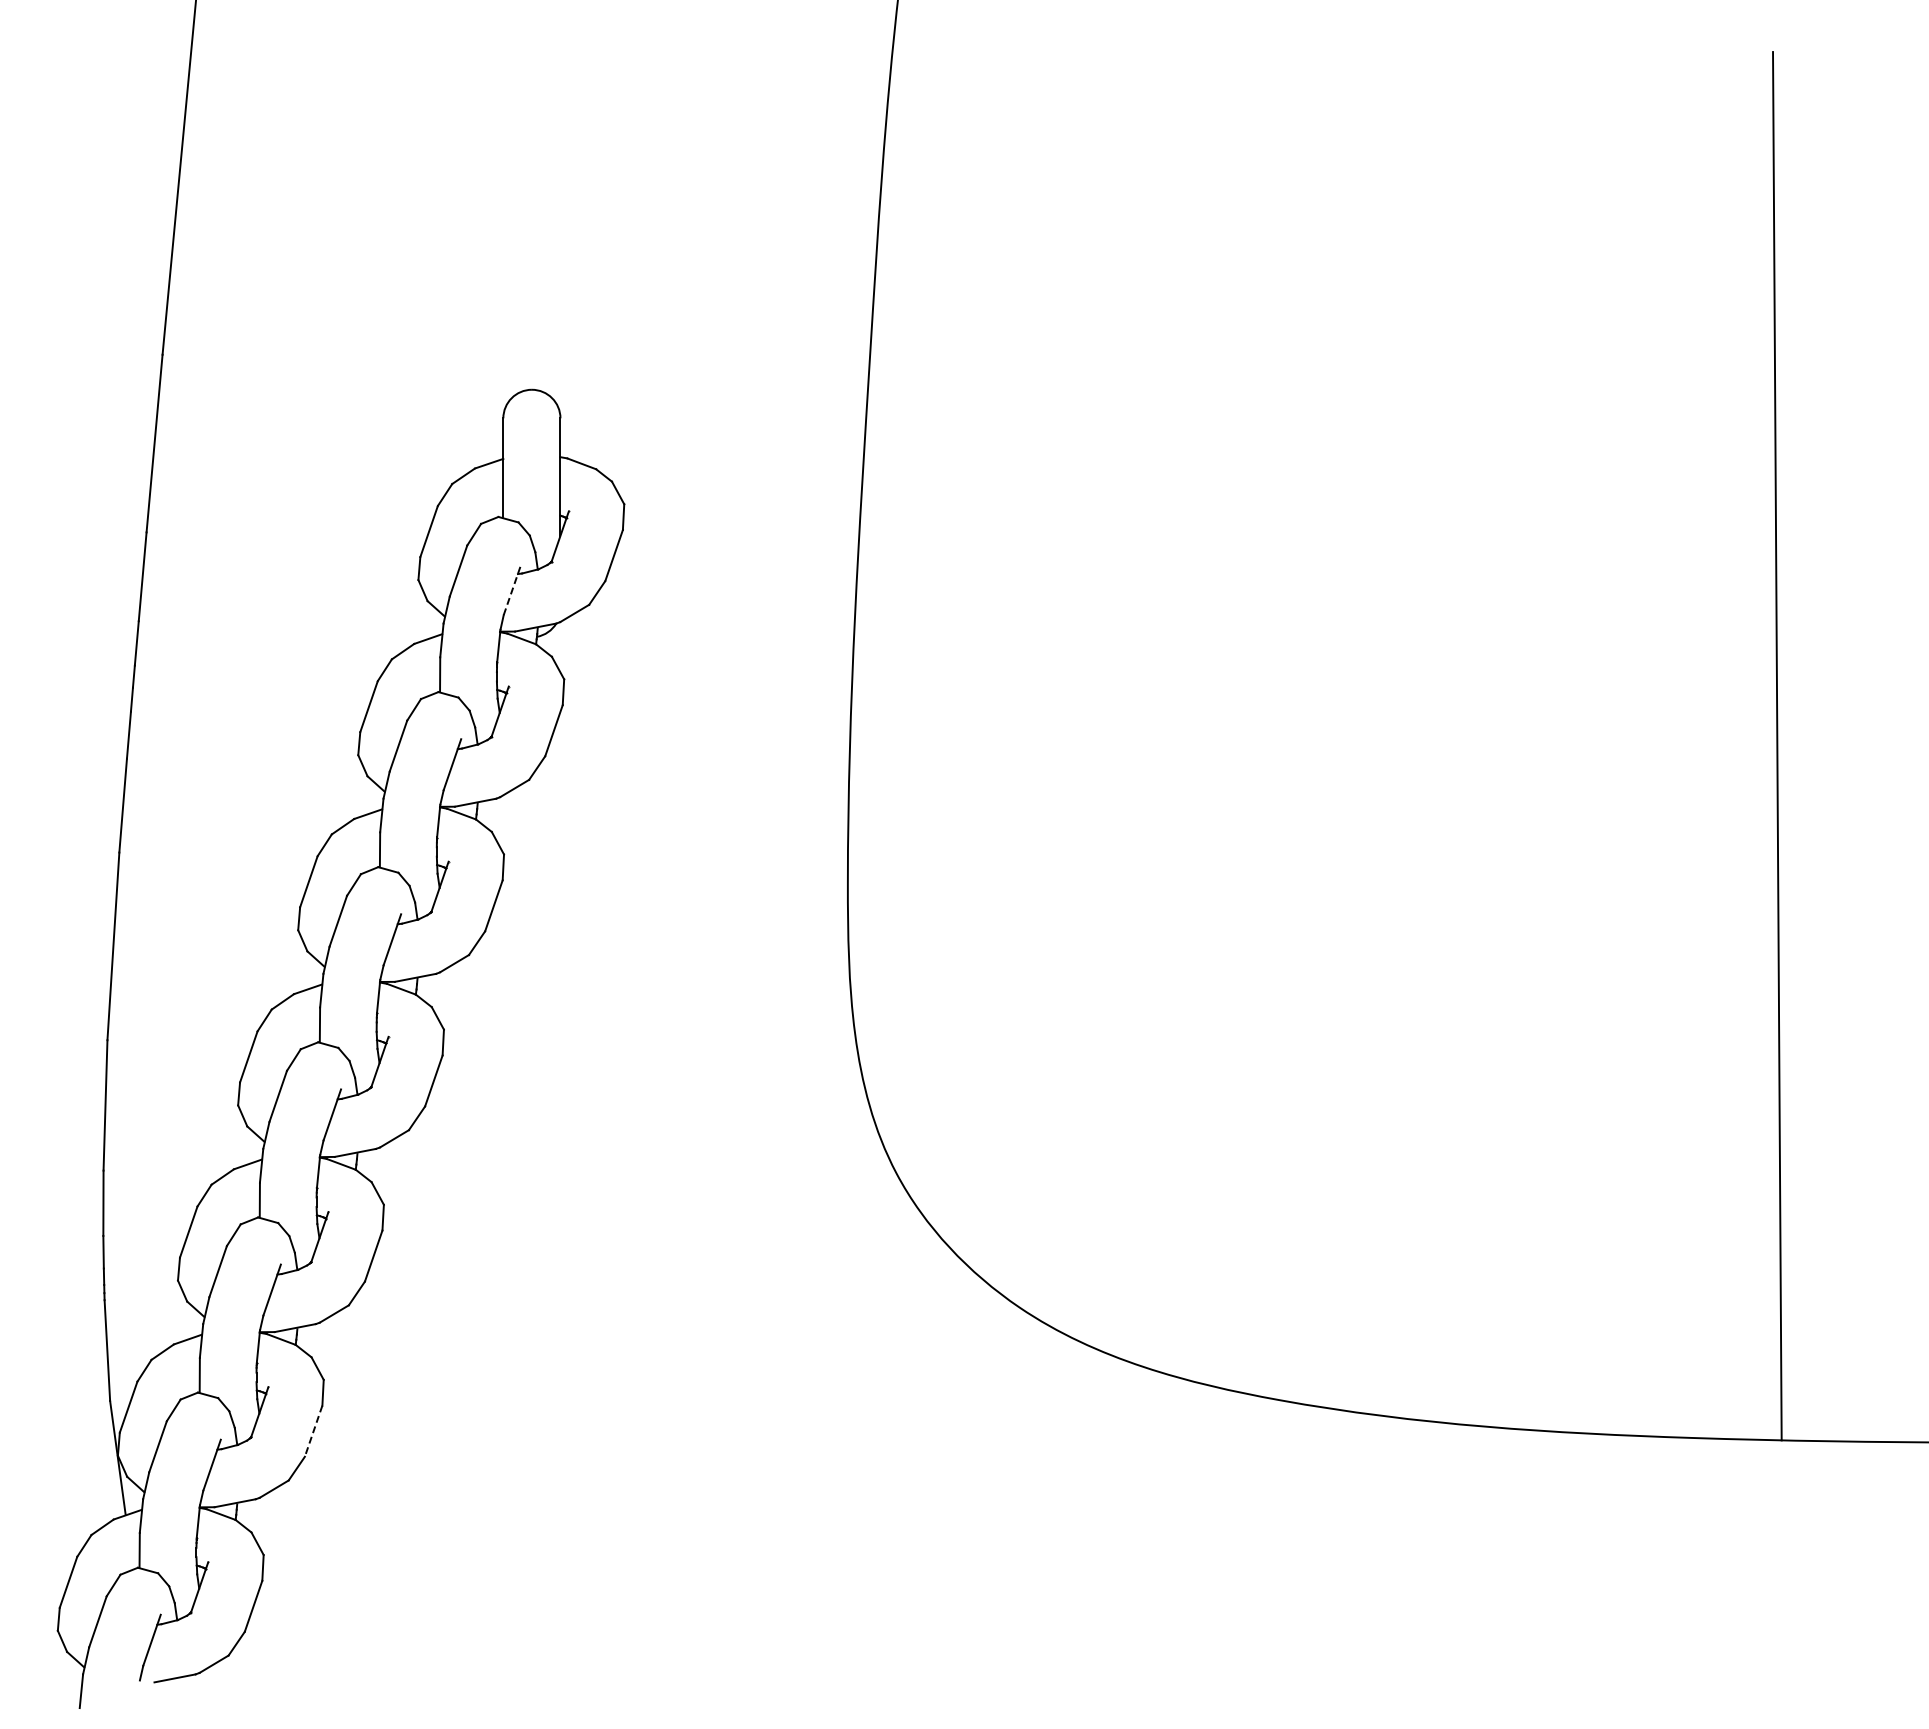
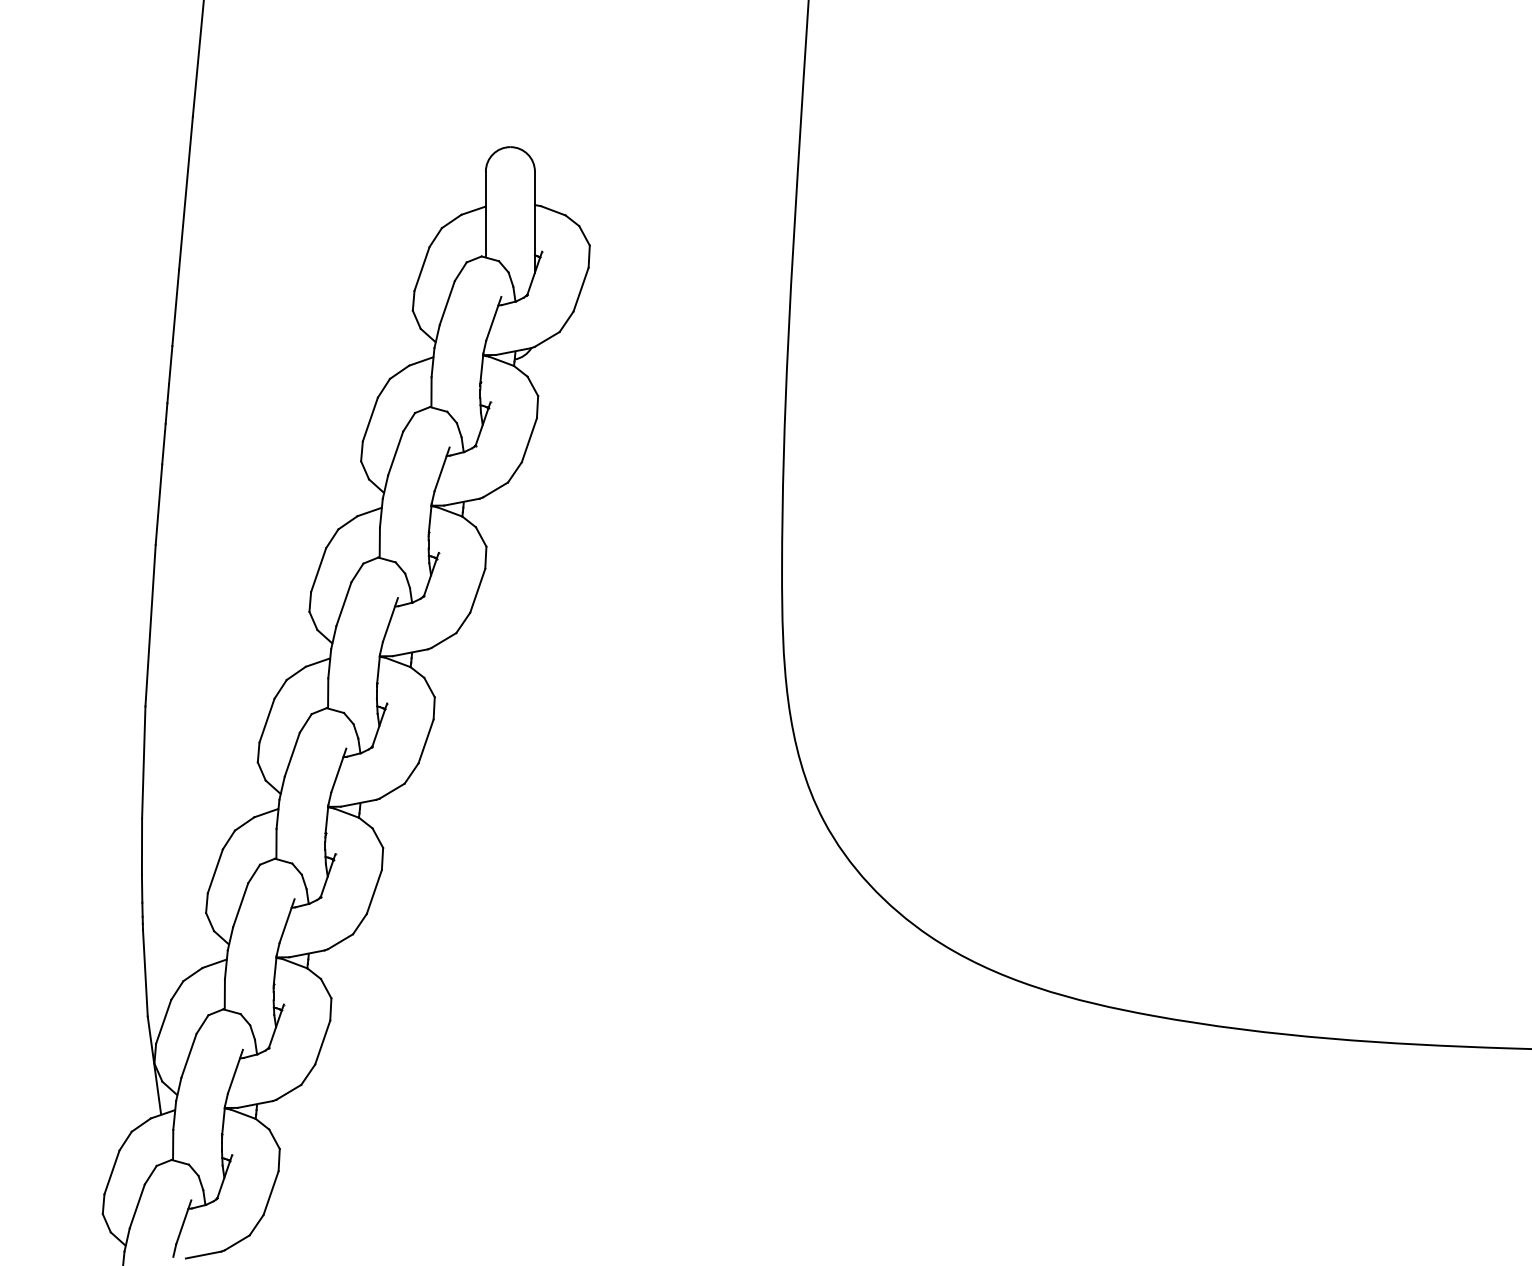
line: (512, 589) -> (493, 318), dashed -> solid
line: (313, 1431) -> (322, 1042), dashed -> solid

